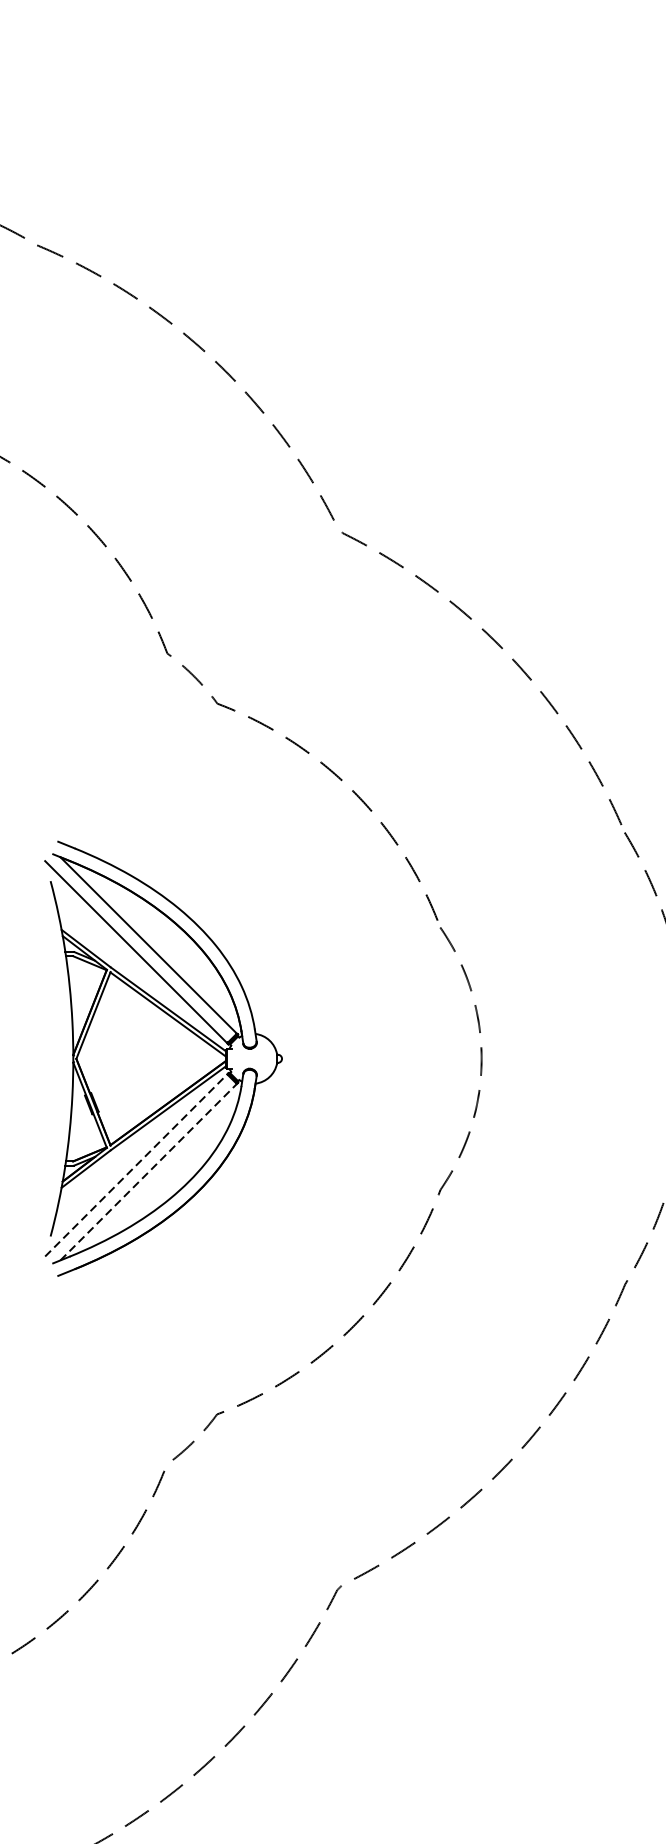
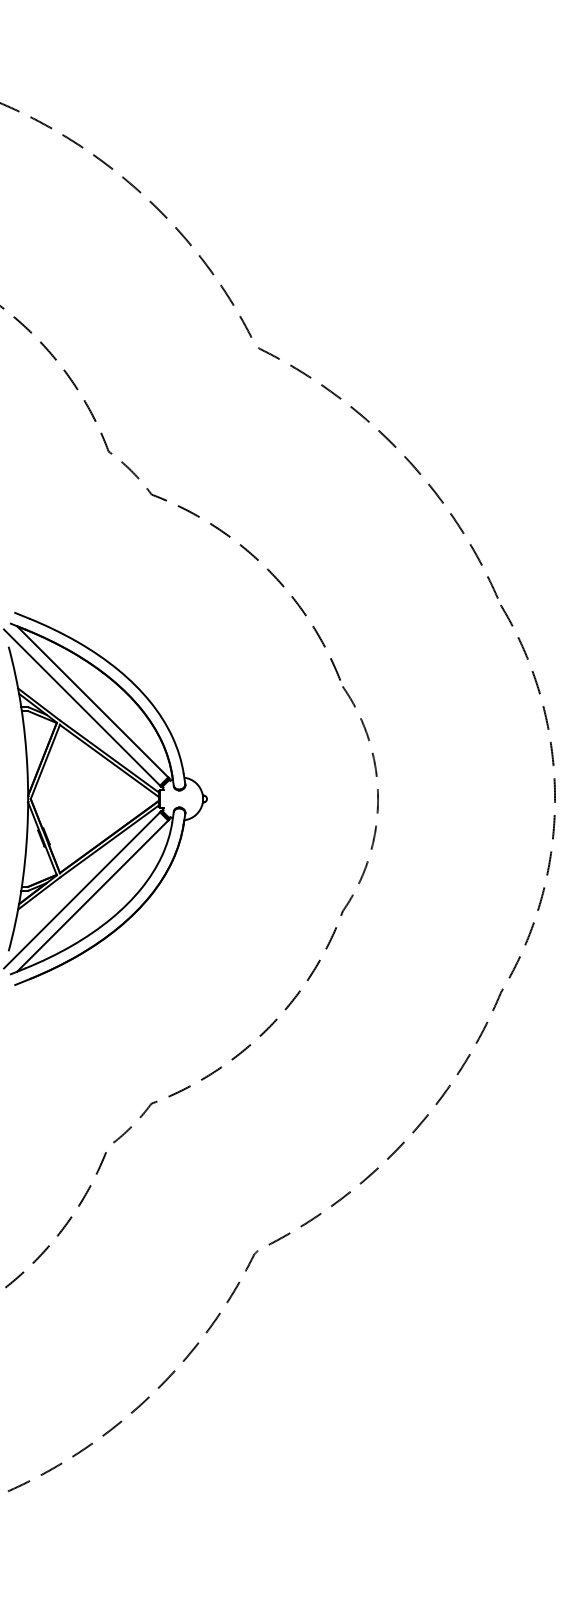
line: (136, 1165) -> (82, 890), dashed -> solid
line: (148, 1172) -> (92, 896), dashed -> solid

